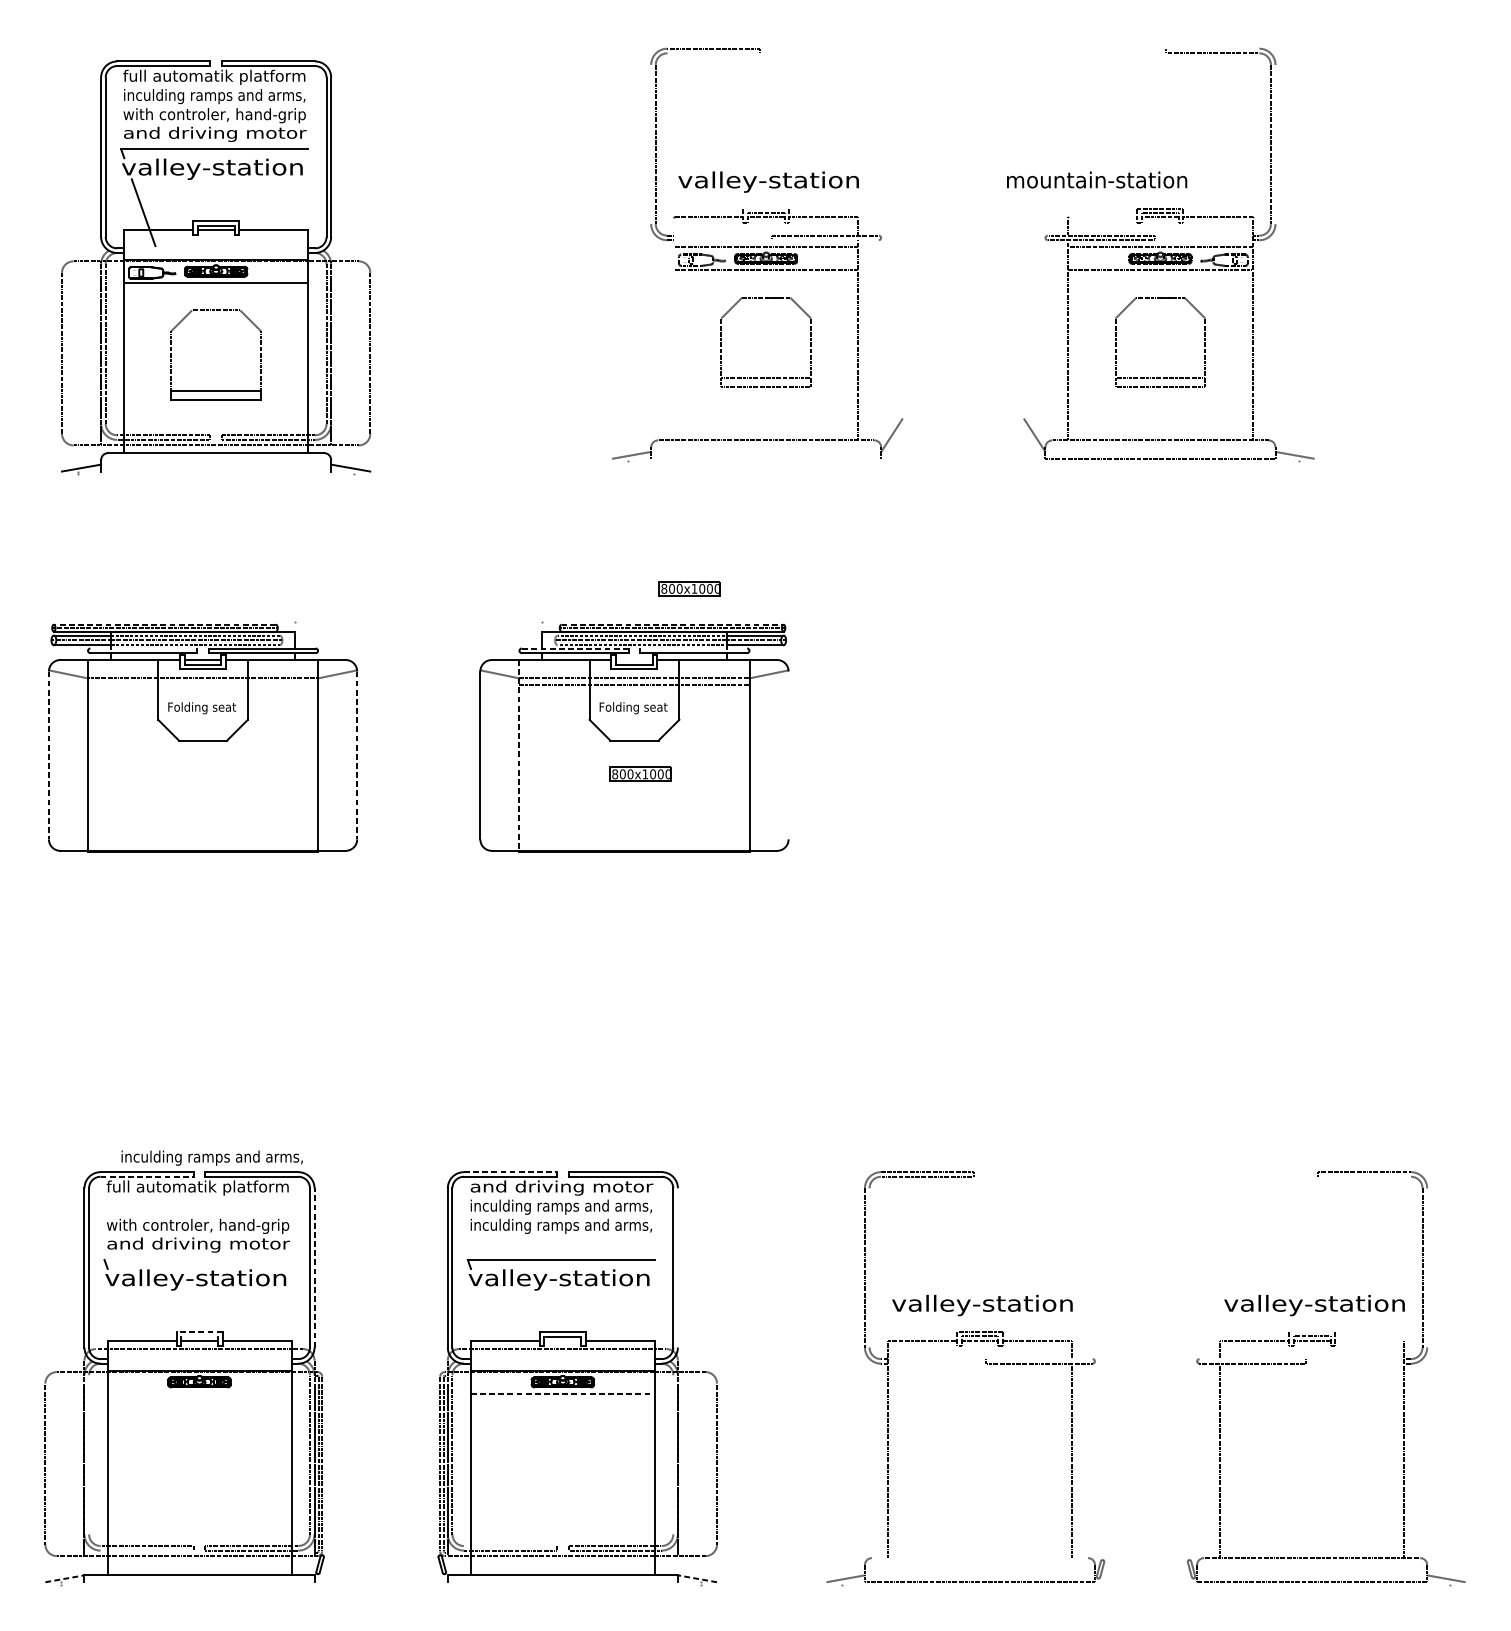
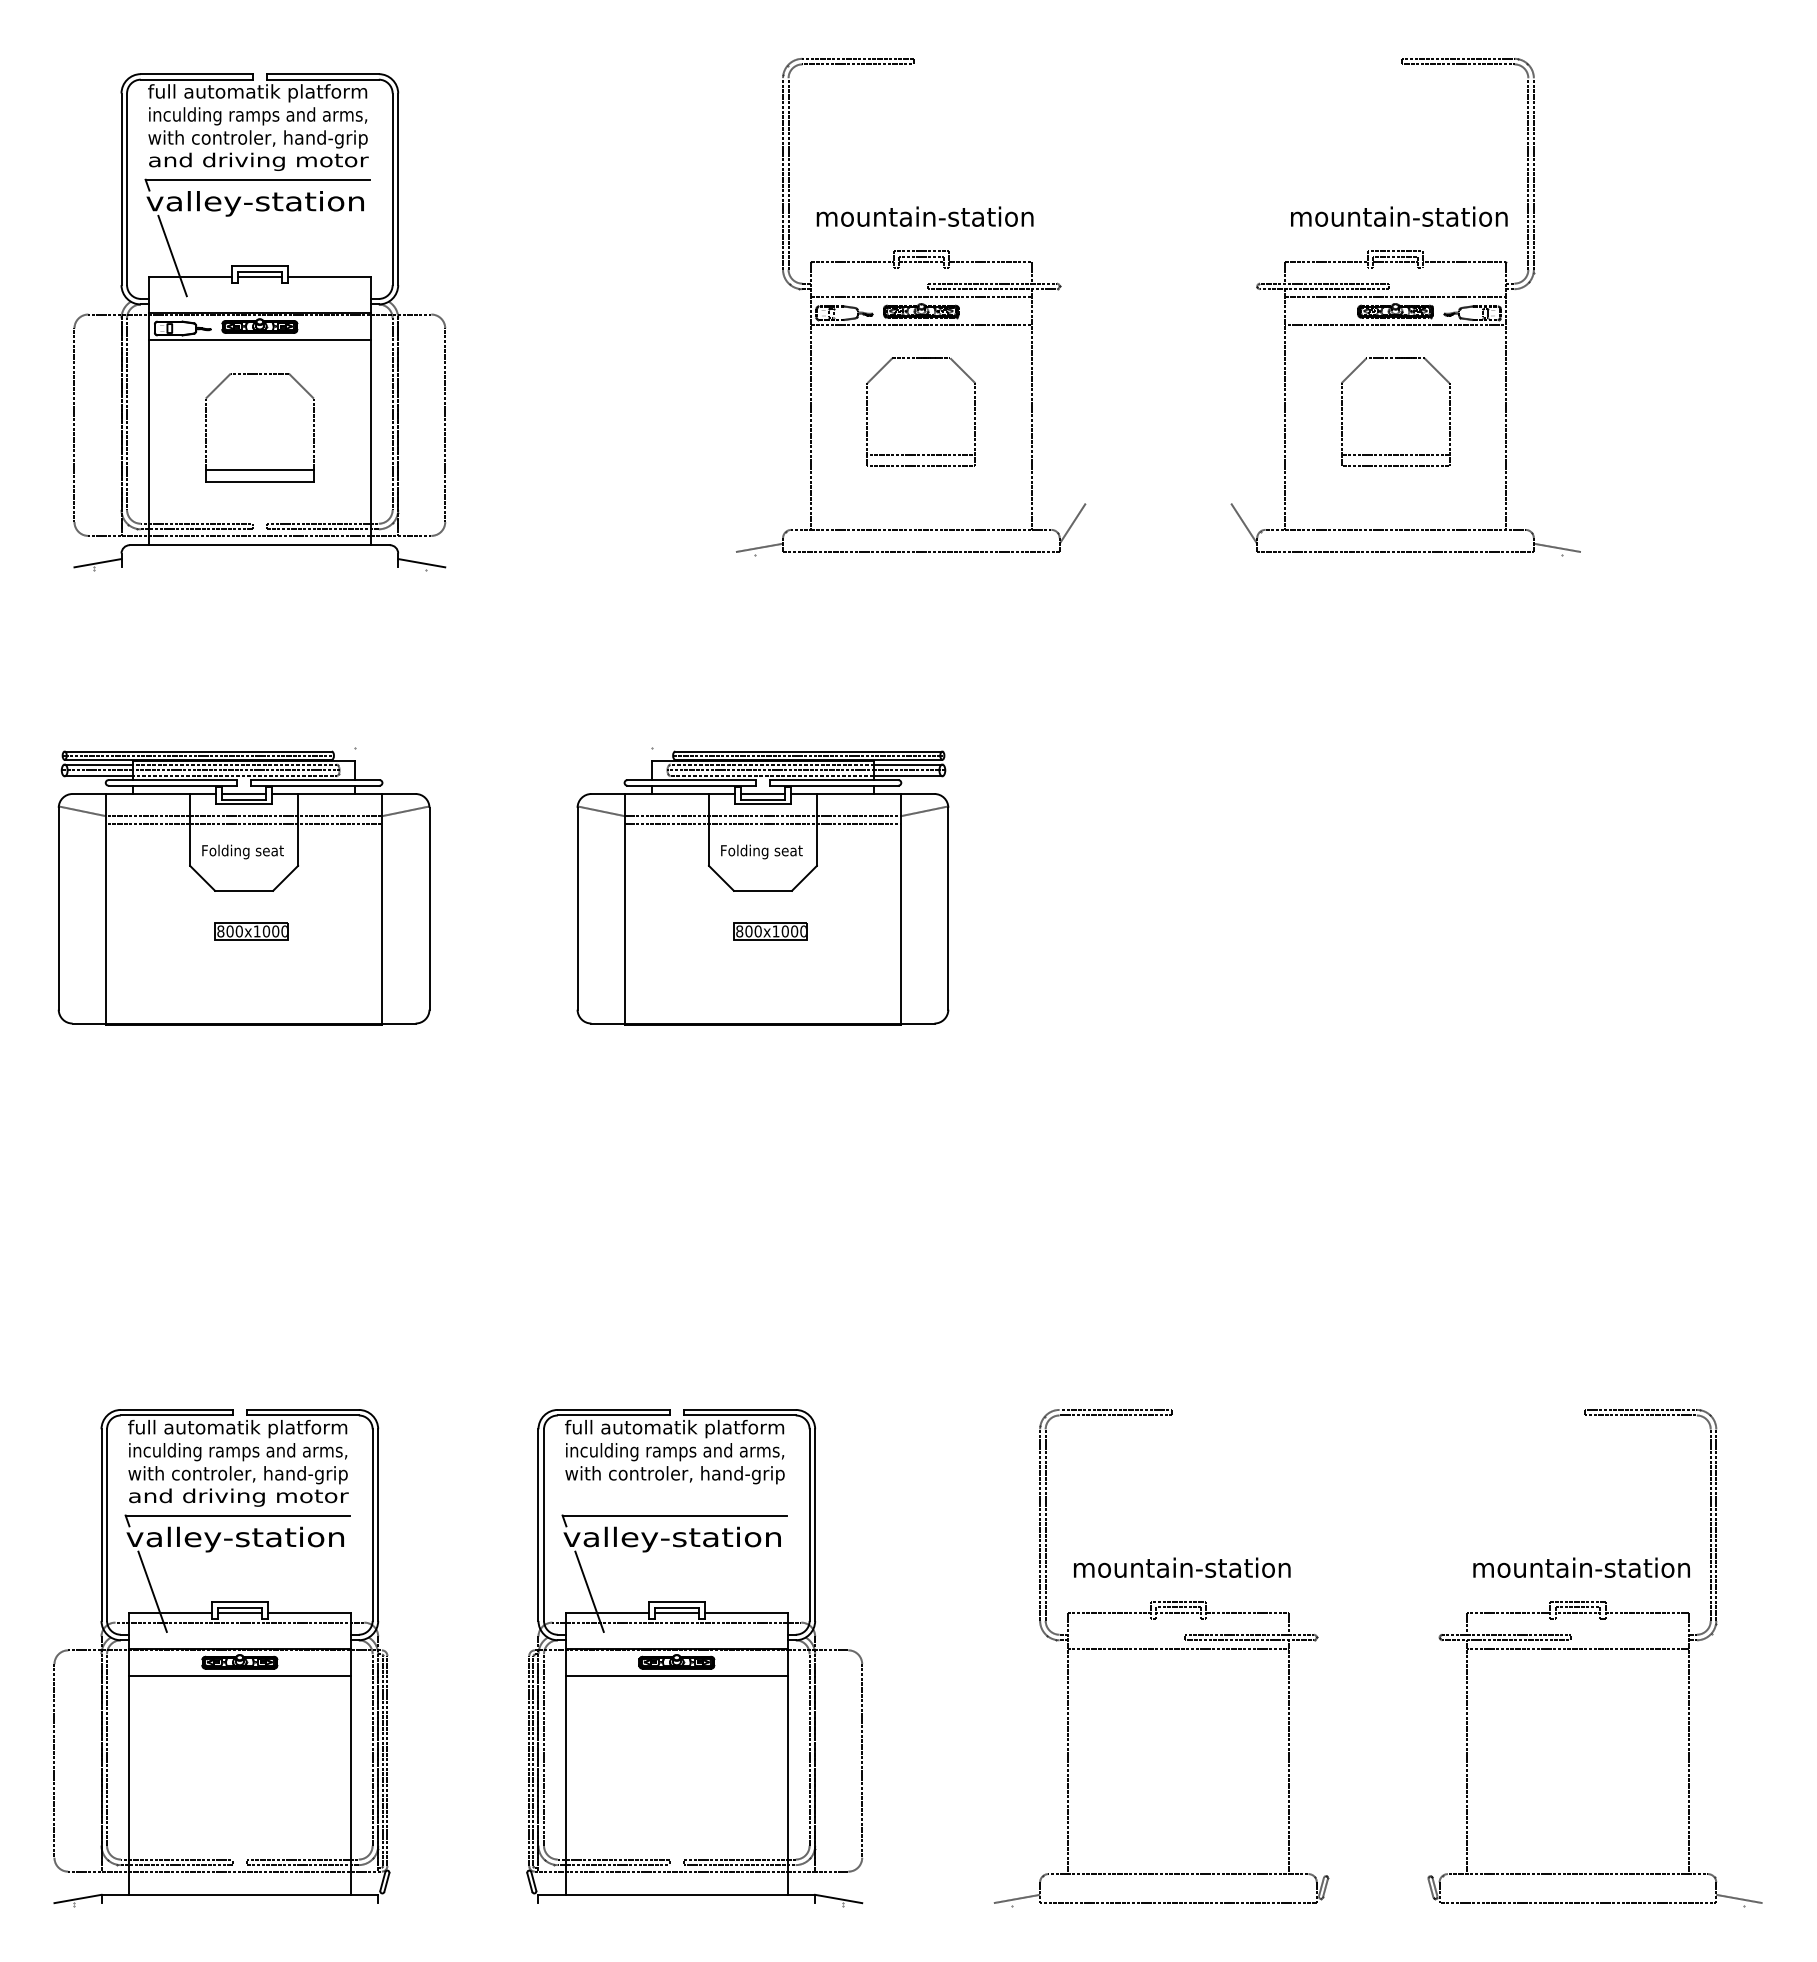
line: (1212, 48) -> (1458, 58), added
line: (713, 53) -> (858, 64), added
line: (651, 144) -> (783, 173), added
line: (1275, 144) -> (1533, 173), added
text: (1097, 179) -> (1399, 216), moved
text: (768, 182) -> (924, 219), valley-station -> mountain-station
line: (766, 208) -> (921, 251), added
line: (1102, 217) -> (1325, 261), added
line: (825, 240) -> (992, 289), added
line: (674, 328) -> (810, 395), added
line: (766, 459) -> (921, 552), added
part: (689, 588) -> (251, 931), moved
line: (165, 624) -> (198, 751), dashed -> solid
line: (672, 624) -> (808, 751), dashed -> solid
line: (143, 648) -> (172, 780), added
line: (575, 648) -> (691, 780), dashed -> solid
line: (693, 648) -> (833, 780), added
line: (634, 660) -> (762, 794), added
line: (202, 685) -> (243, 824), added
line: (48, 755) -> (58, 908), dashed -> solid
line: (357, 755) -> (429, 908), dashed -> solid
line: (788, 755) -> (948, 908), added
line: (519, 756) -> (624, 909), dashed -> solid
text: (212, 1158) -> (238, 1452), moved
line: (511, 1171) -> (614, 1409), dashed -> solid
line: (147, 1176) -> (177, 1415), dashed -> solid
line: (1364, 1176) -> (1640, 1415), added
text: (561, 1188) -> (675, 1429), and driving motor -> full automatik platform
text: (560, 1226) -> (674, 1475), inculding ramps and arms, -> with controler, hand-grip
line: (197, 1259) -> (237, 1515), added
line: (678, 1267) -> (815, 1524), added
line: (869, 1267) -> (1045, 1524), added
line: (1427, 1267) -> (1716, 1524), added
line: (314, 1268) -> (378, 1525), dashed -> solid
text: (982, 1305) -> (1181, 1570), valley-station -> mountain-station
text: (1314, 1305) -> (1580, 1570), valley-station -> mountain-station
line: (126, 1323) -> (152, 1591), added
line: (490, 1323) -> (589, 1591), added
line: (199, 1332) -> (239, 1602), dashed -> solid
line: (1311, 1332) -> (1577, 1602), added
line: (199, 1336) -> (239, 1607), added
line: (562, 1340) -> (676, 1612), added
line: (1369, 1340) -> (1646, 1612), added
line: (1039, 1358) -> (1249, 1634), added
line: (1252, 1358) -> (1506, 1634), added
line: (980, 1370) -> (1178, 1648), added
line: (1311, 1370) -> (1577, 1648), added
line: (199, 1393) -> (239, 1676), added
line: (562, 1393) -> (676, 1676), dashed -> solid
line: (89, 1454) -> (107, 1749), added
line: (673, 1454) -> (809, 1749), added
line: (510, 1545) -> (613, 1859), added
line: (146, 1550) -> (176, 1865), added
line: (980, 1558) -> (1178, 1874), added
line: (65, 1578) -> (78, 1898), dashed -> solid
line: (697, 1578) -> (838, 1898), dashed -> solid

